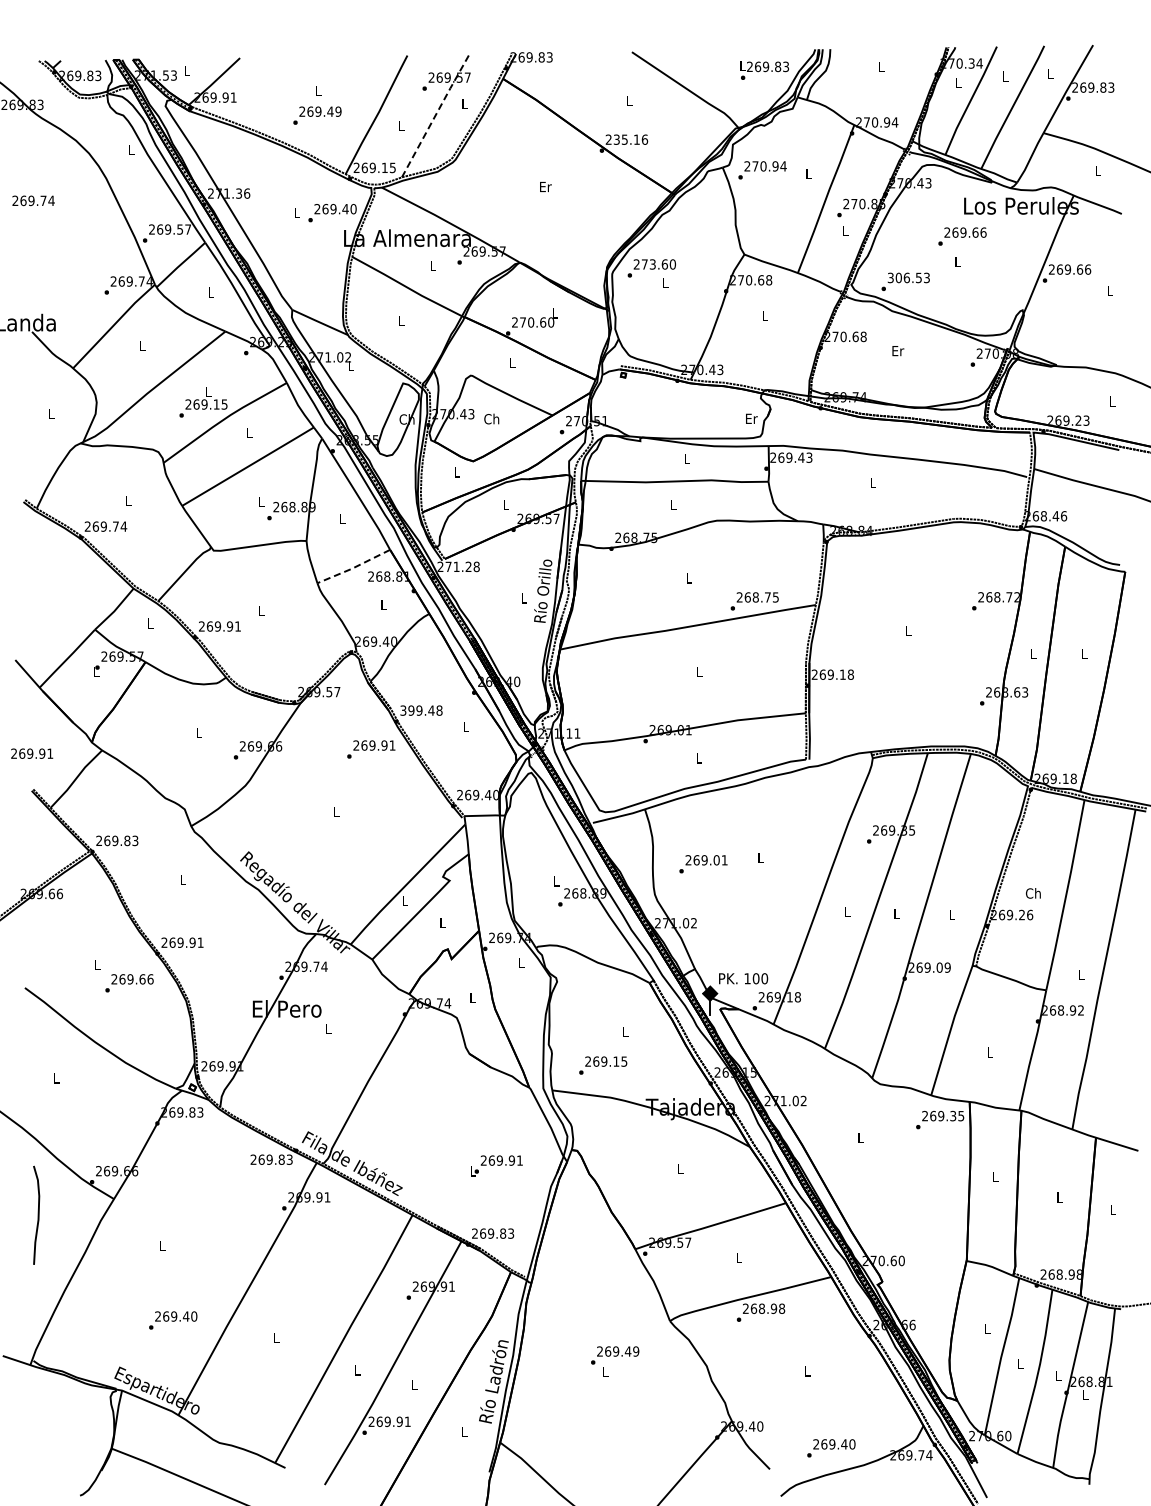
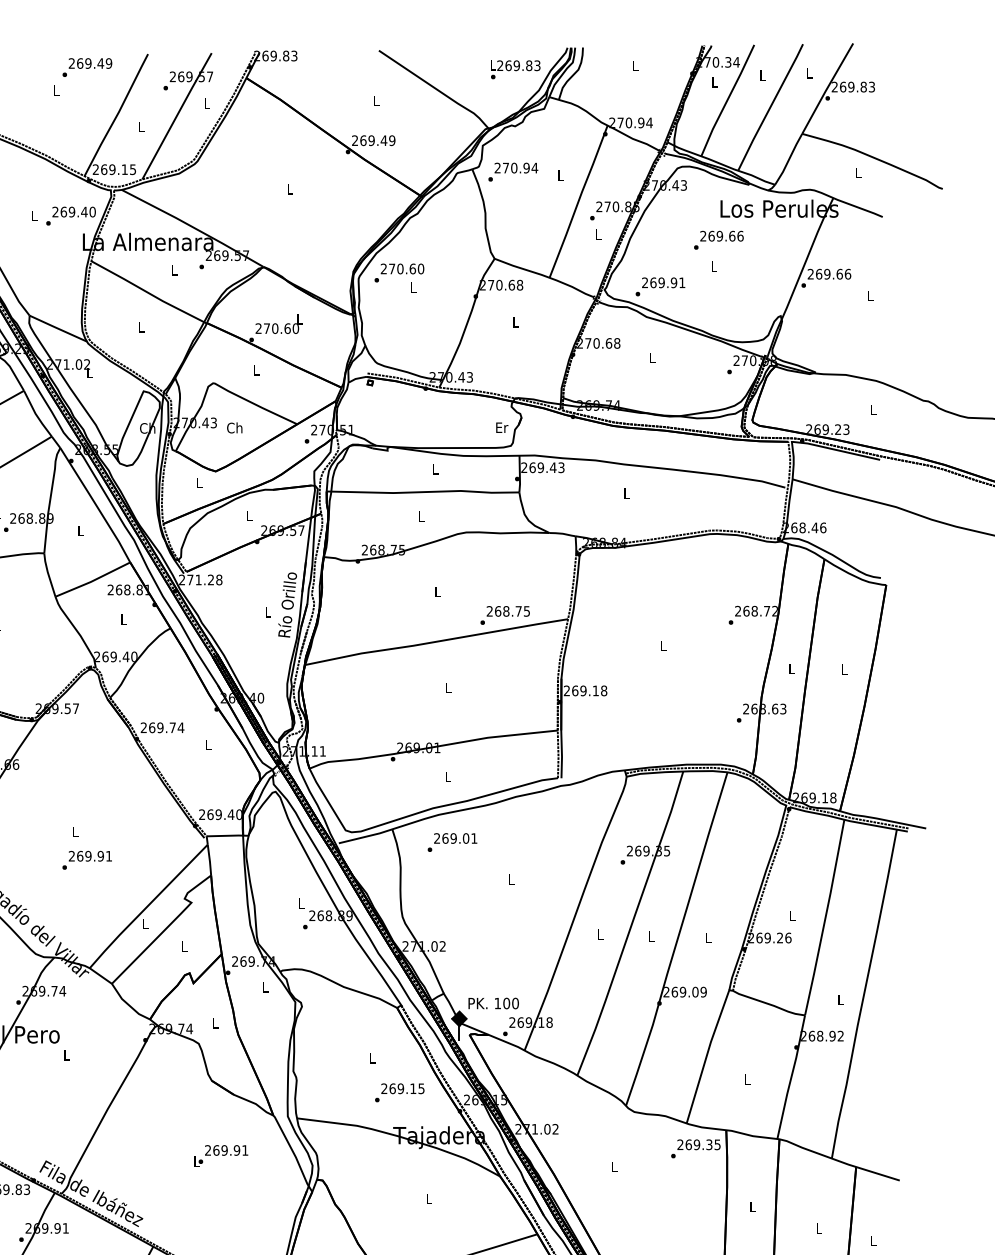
text: (317, 115) -> (87, 67), moved
line: (435, 115) -> (176, 115), dashed -> solid
text: (630, 139) -> (377, 140), 235.16 -> 269.49
text: (545, 186) -> (290, 188), Er -> L
text: (652, 264) -> (400, 268), 273.60 -> 270.60
text: (908, 277) -> (663, 282), 306.53 -> 269.91
text: (898, 351) -> (653, 358), Er -> L
line: (353, 567) -> (92, 580), dashed -> solid
text: (421, 710) -> (162, 727), 399.48 -> 269.74
text: (371, 749) -> (87, 860), moved
text: (703, 864) -> (452, 842), moved
text: (1032, 893) -> (790, 915), Ch -> L
text: (603, 1065) -> (400, 1092), moved
text: (496, 1165) -> (221, 1155), moved

